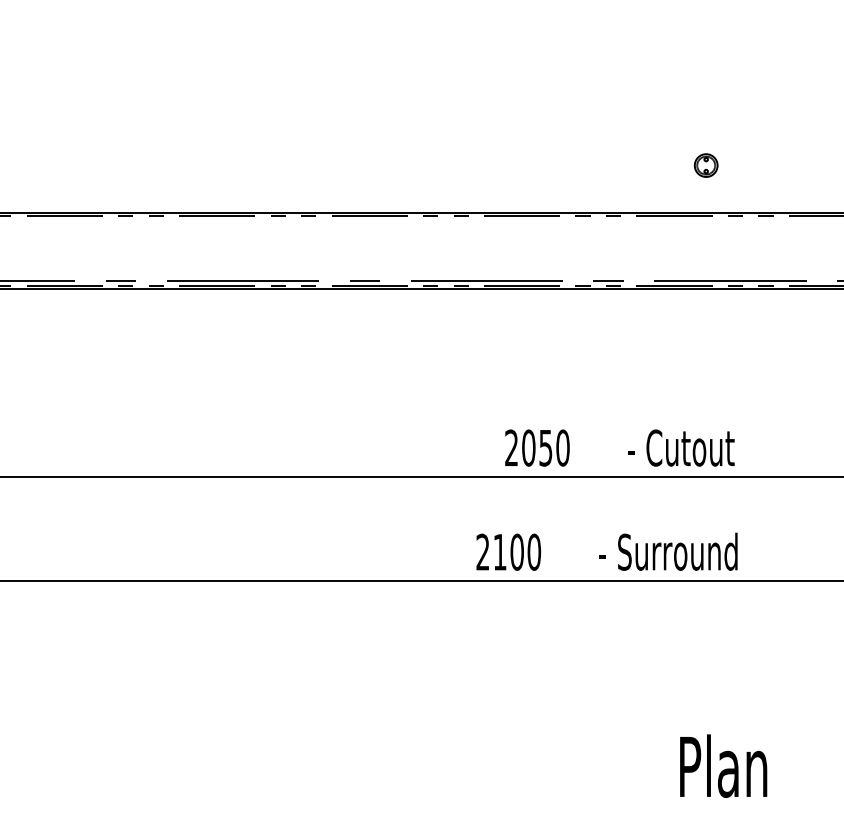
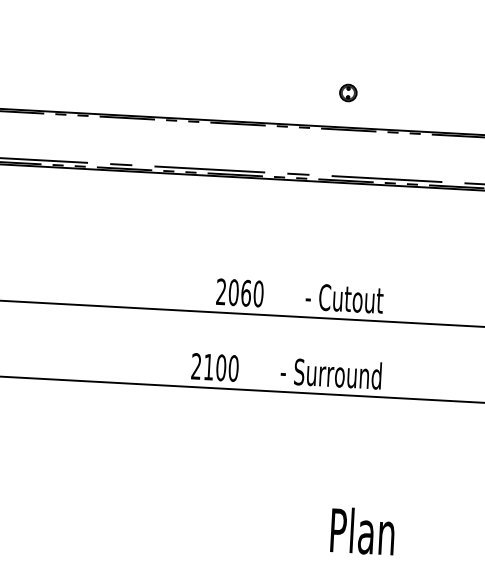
part: (705, 165) -> (347, 92), moved
text: (545, 447) -> (245, 292), 2050 -> 2060

